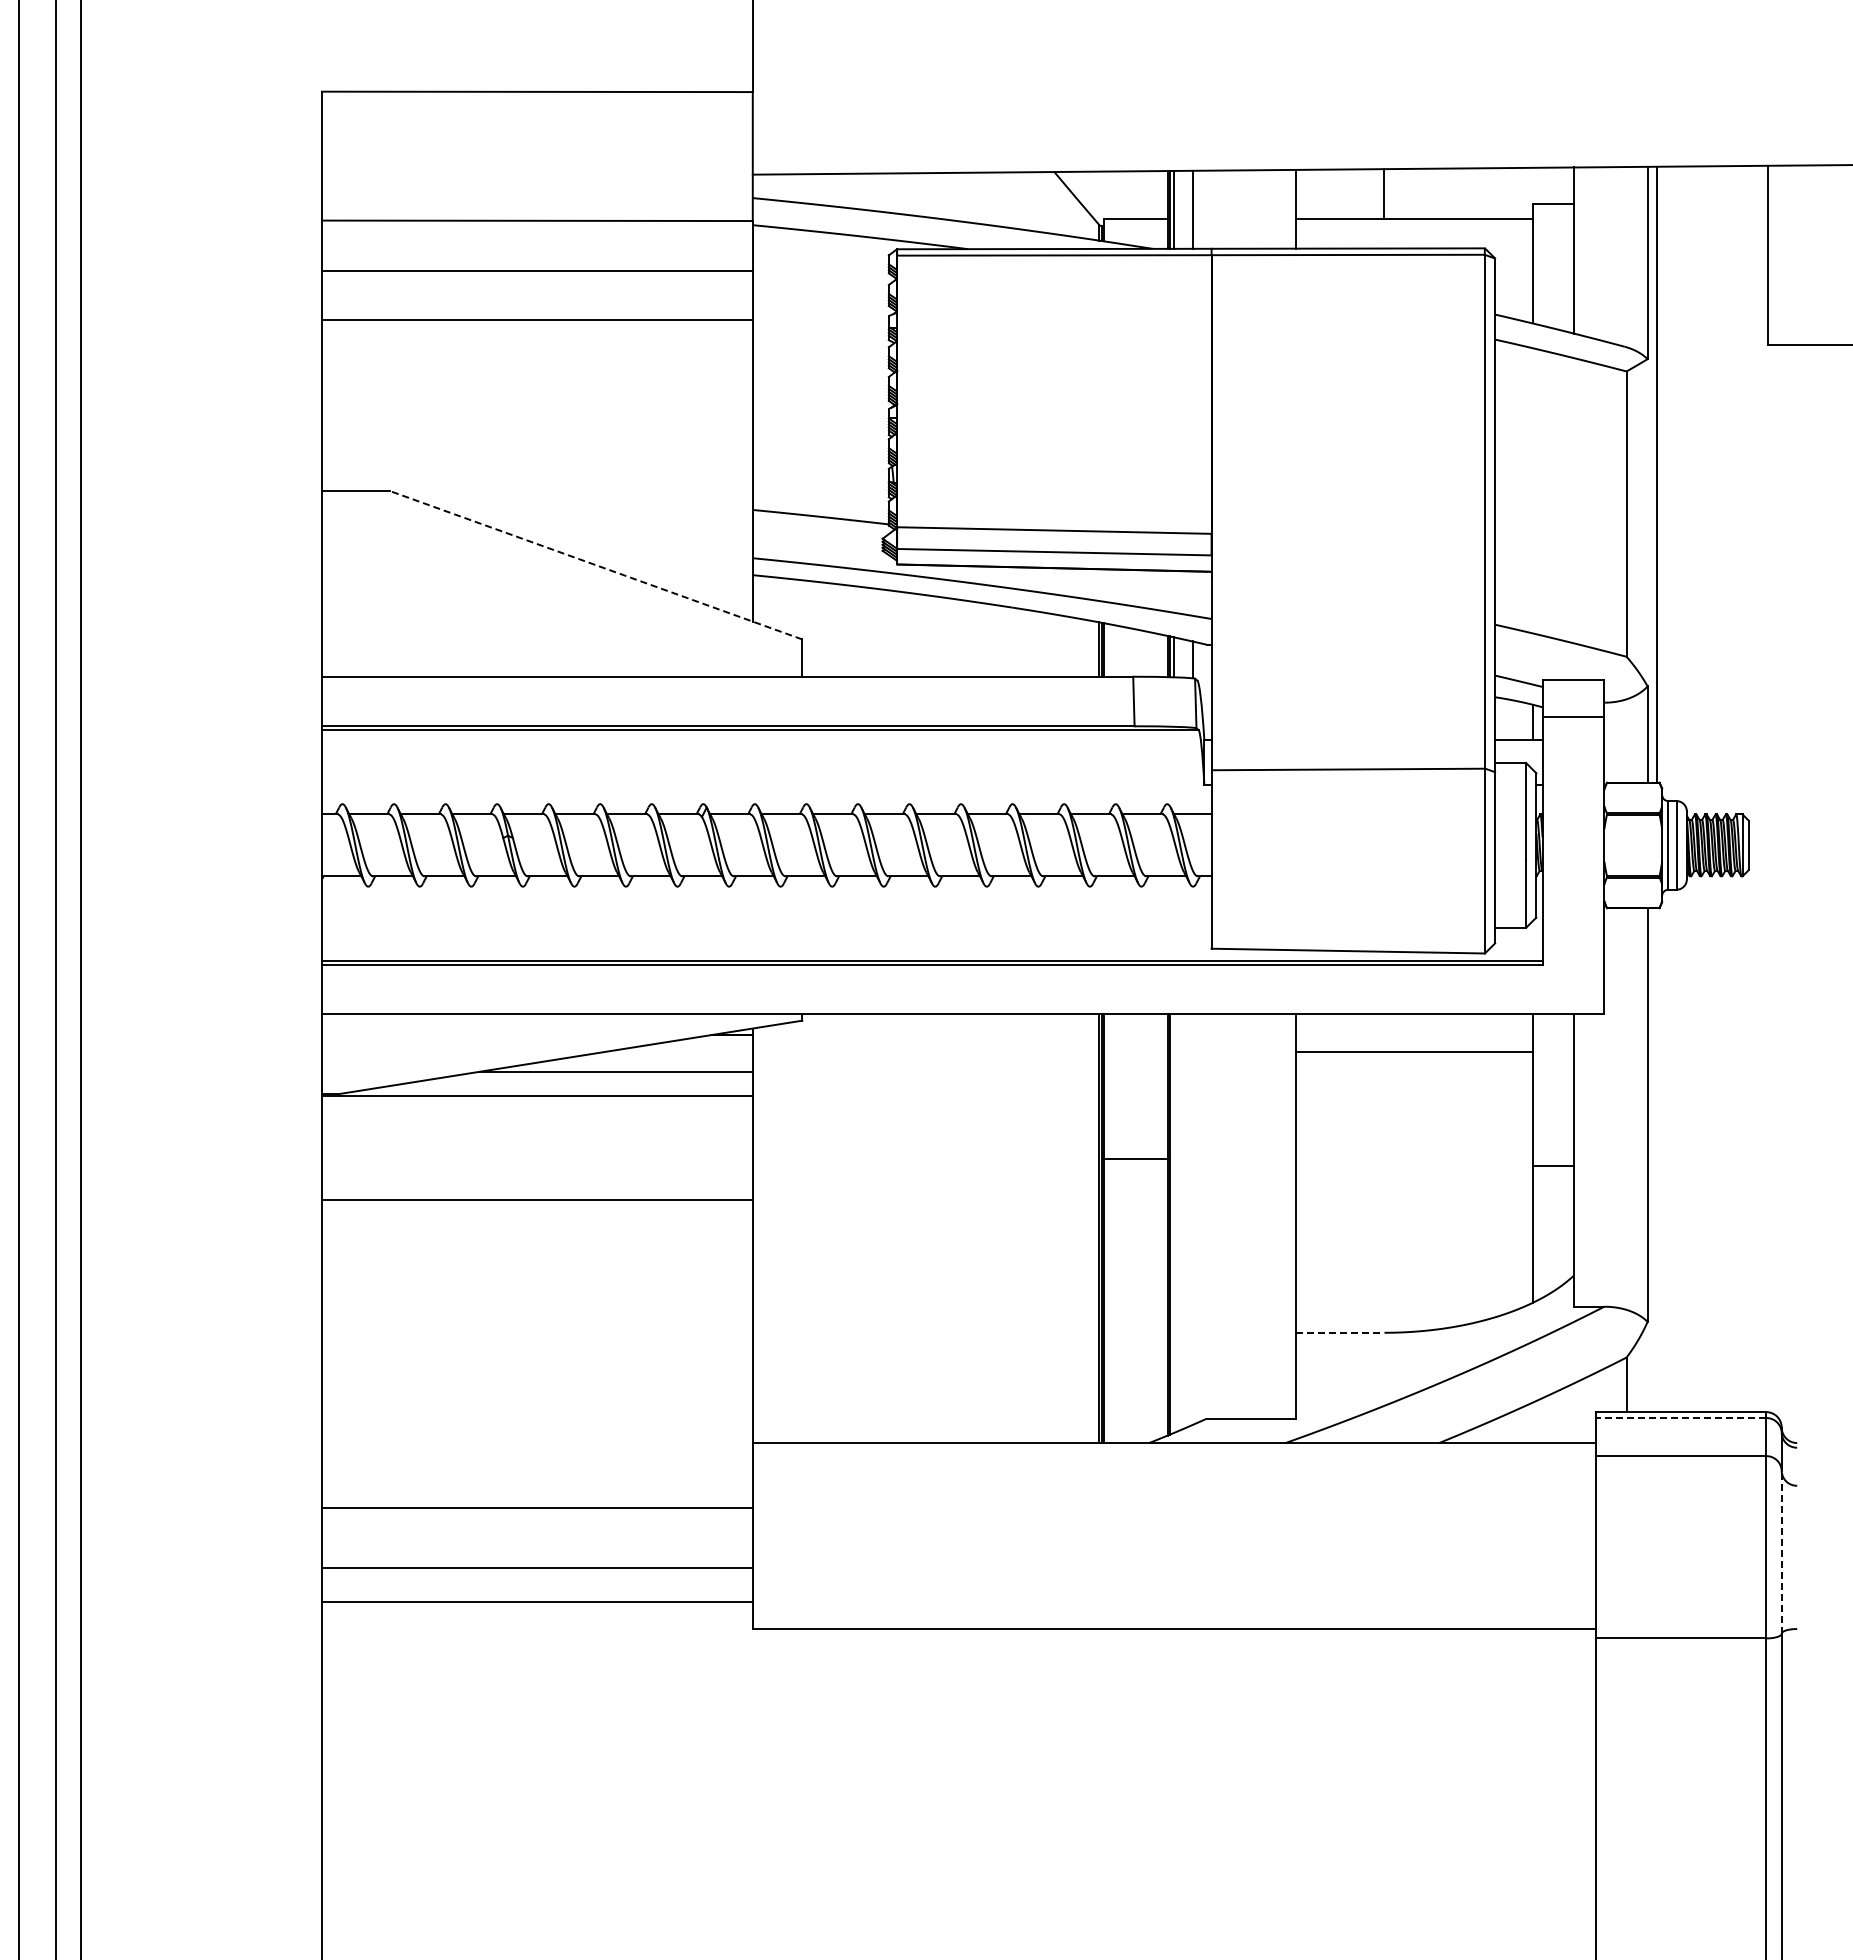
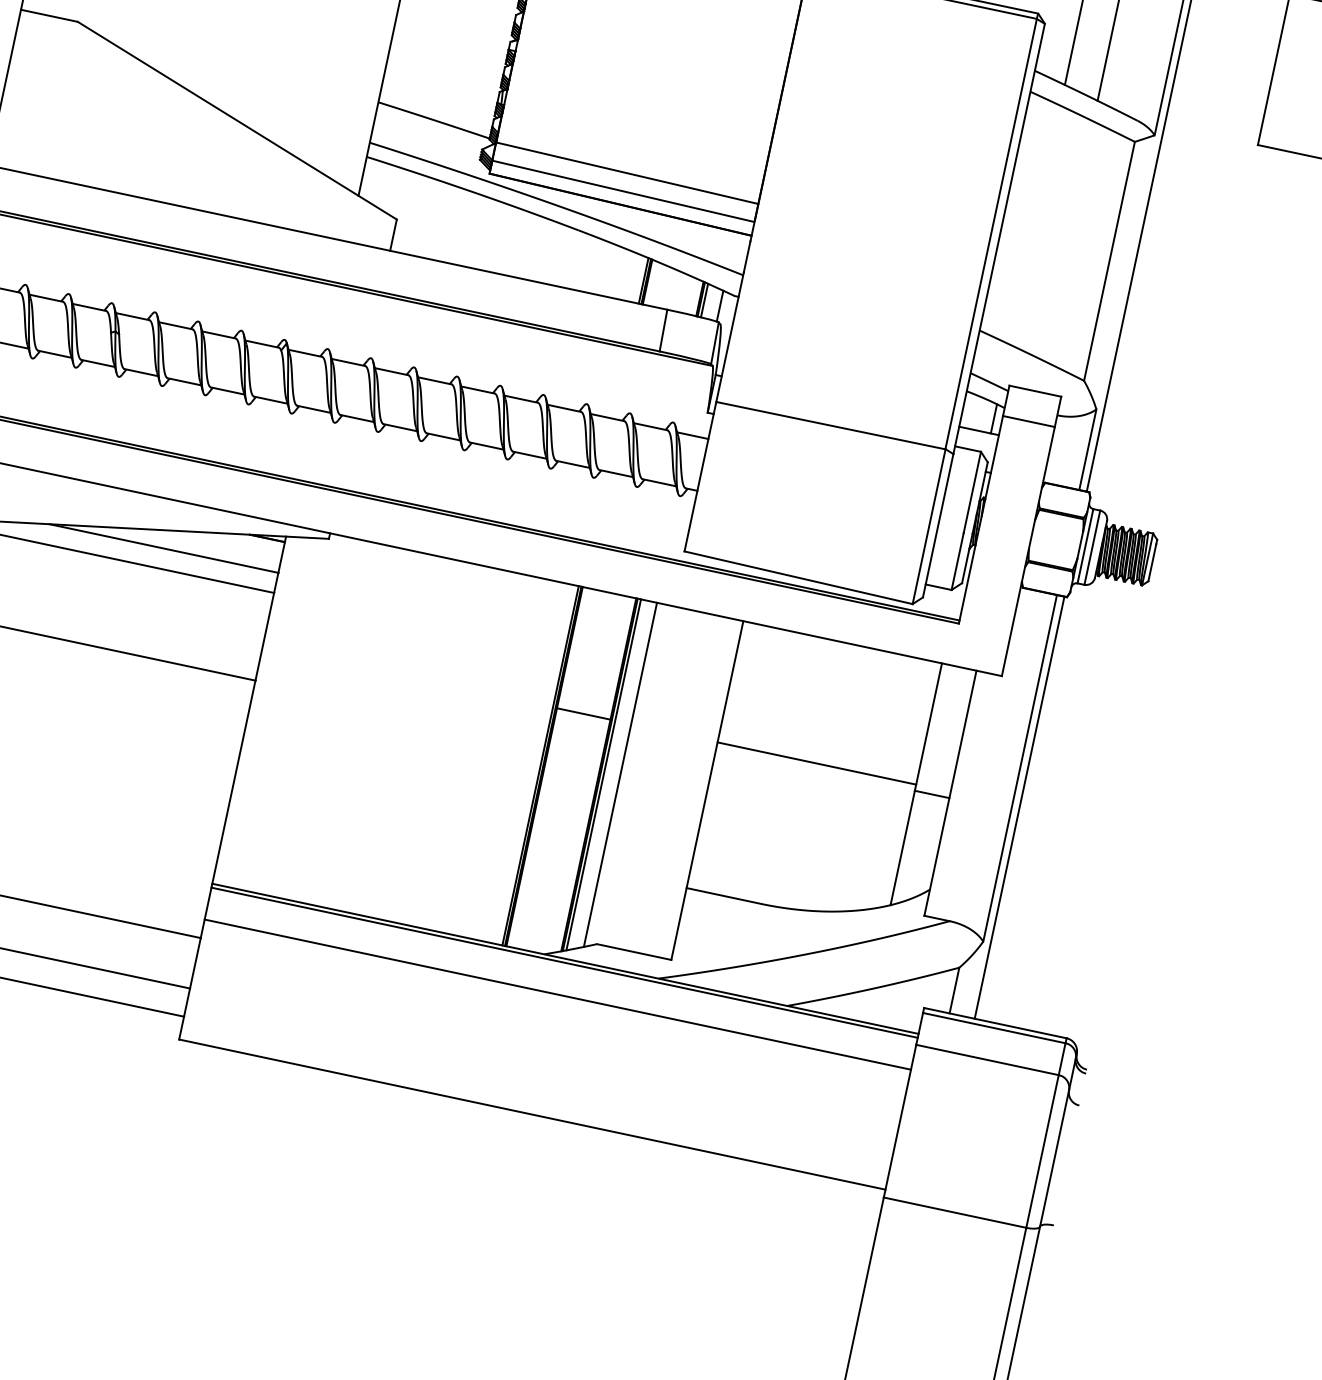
line: (595, 565) -> (236, 120), dashed -> solid
line: (1413, 1051) -> (816, 763), moved
line: (1656, 1160) -> (1019, 808), added
line: (1192, 1219) -> (620, 774), added
line: (1173, 1223) -> (603, 774), added
line: (1340, 1332) -> (724, 895), dashed -> solid
line: (1680, 1418) -> (993, 1028), dashed -> solid
line: (1174, 1447) -> (564, 962), added
line: (1174, 1485) -> (557, 994), added
line: (1781, 1551) -> (1054, 1157), dashed -> solid

